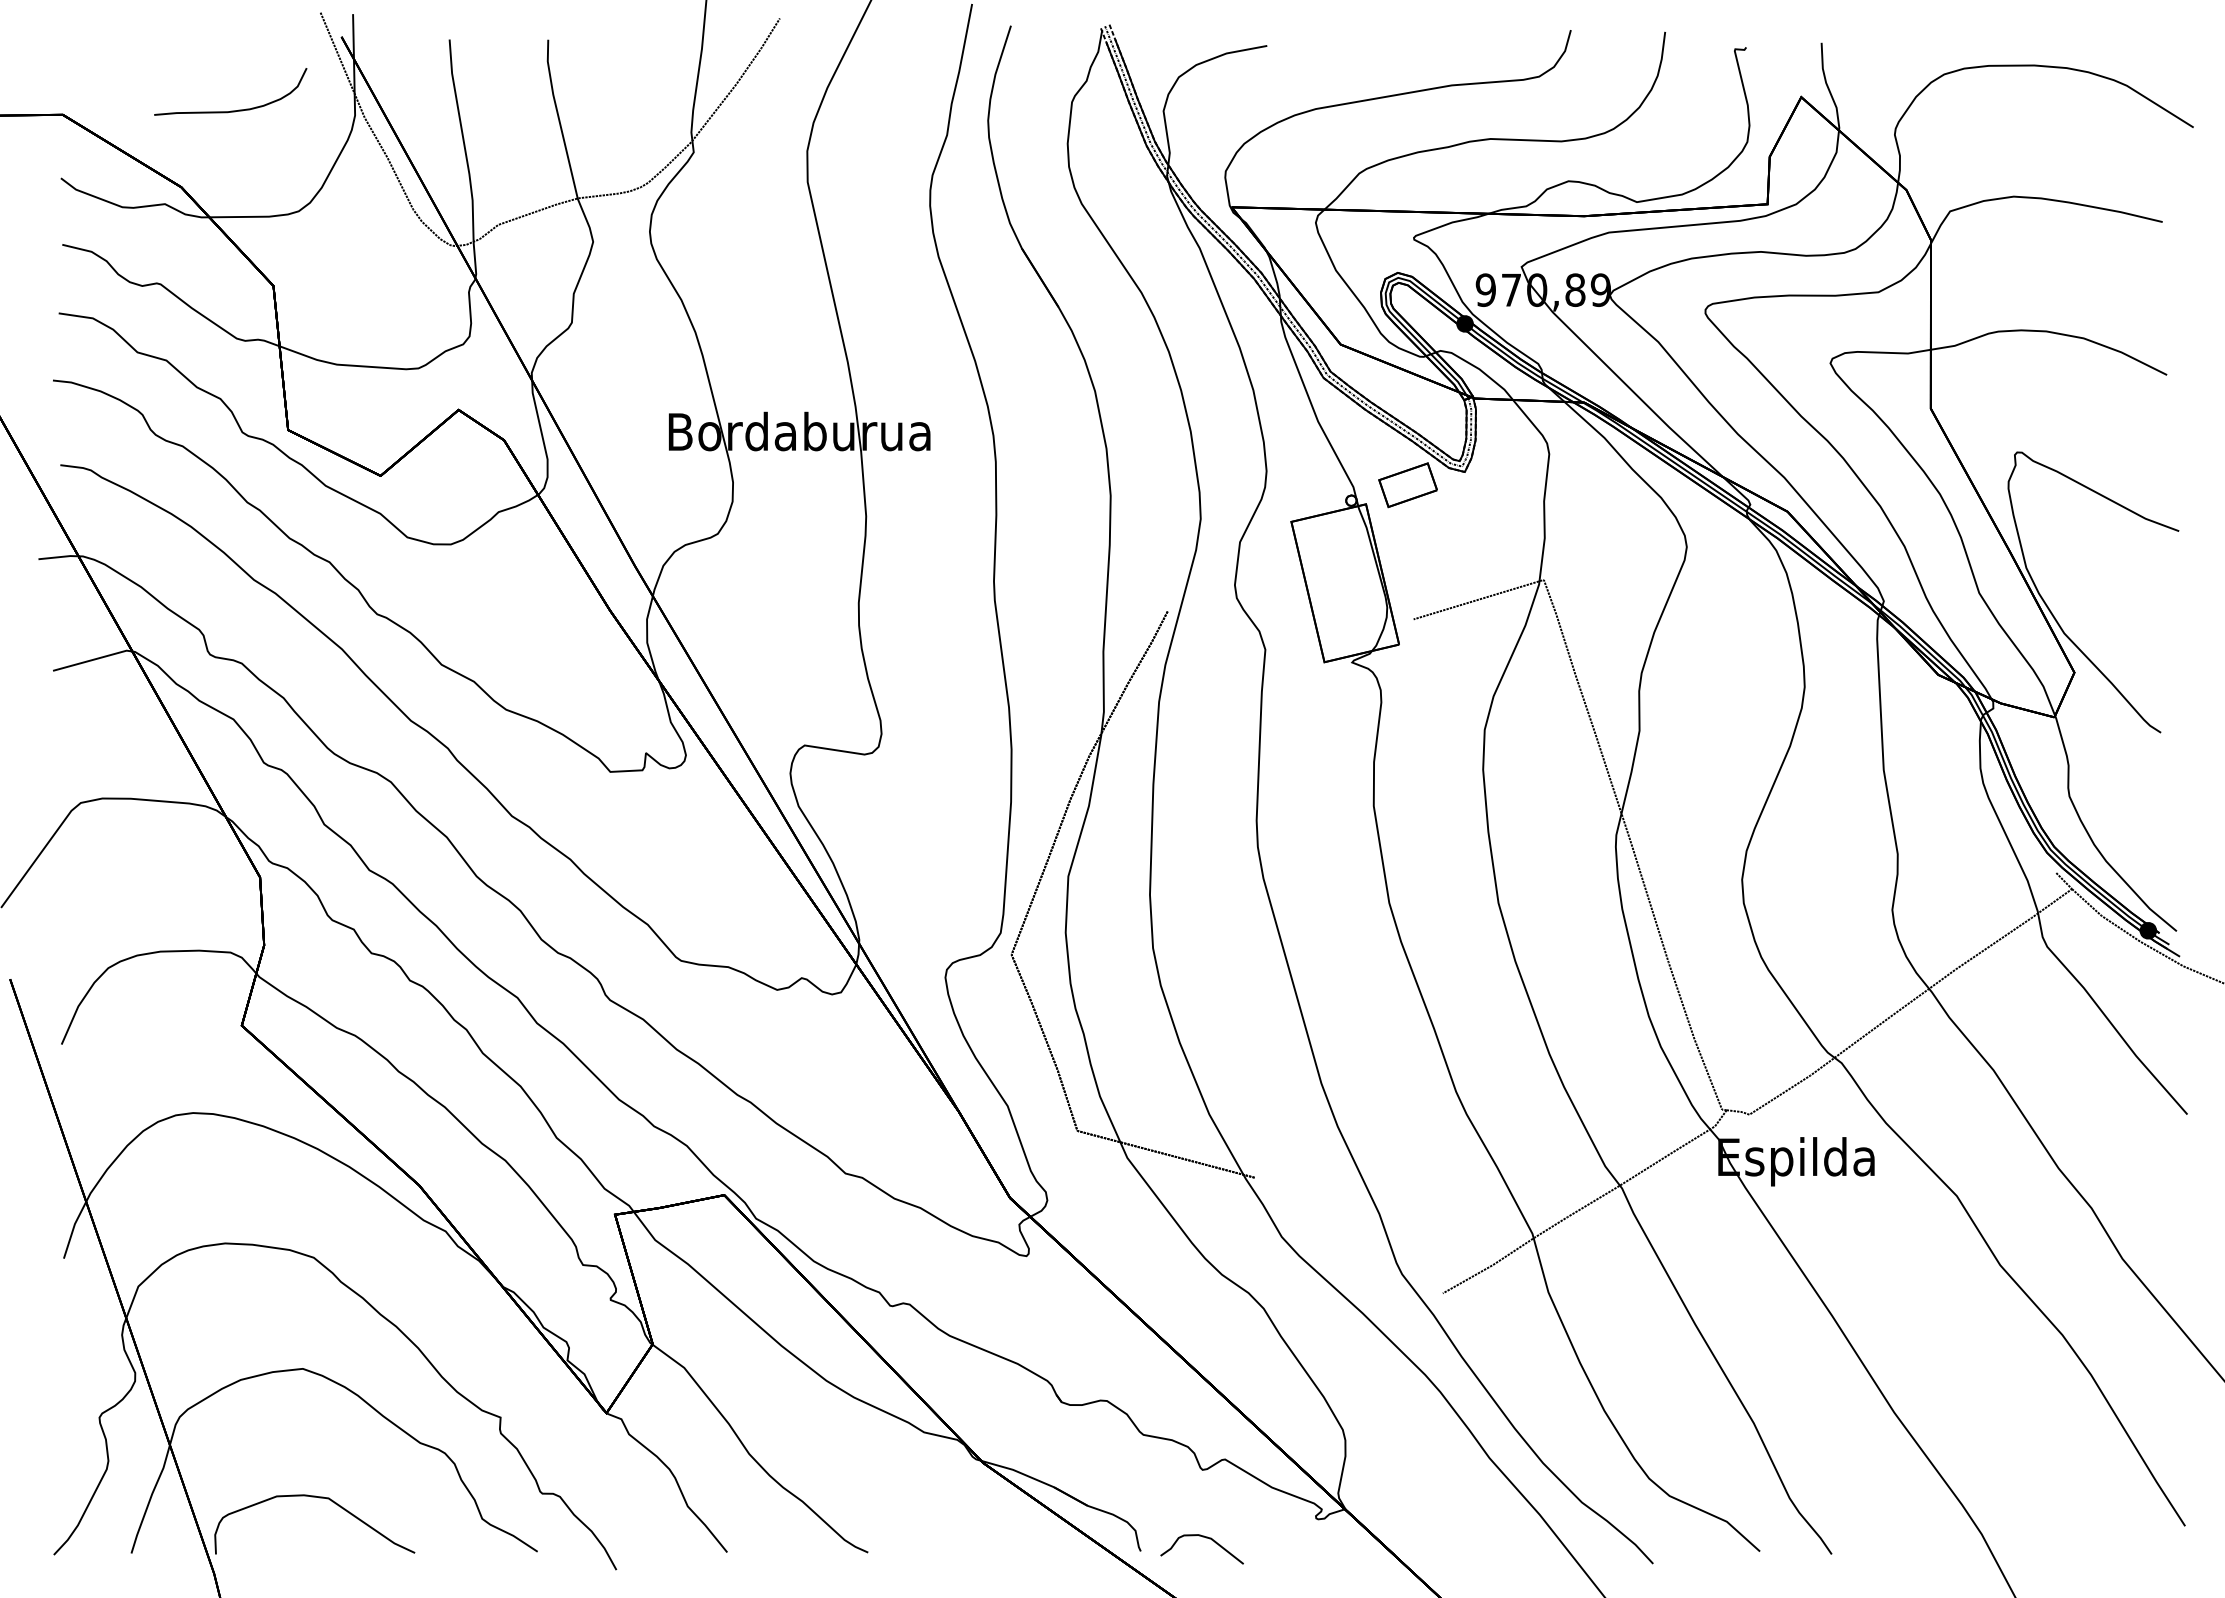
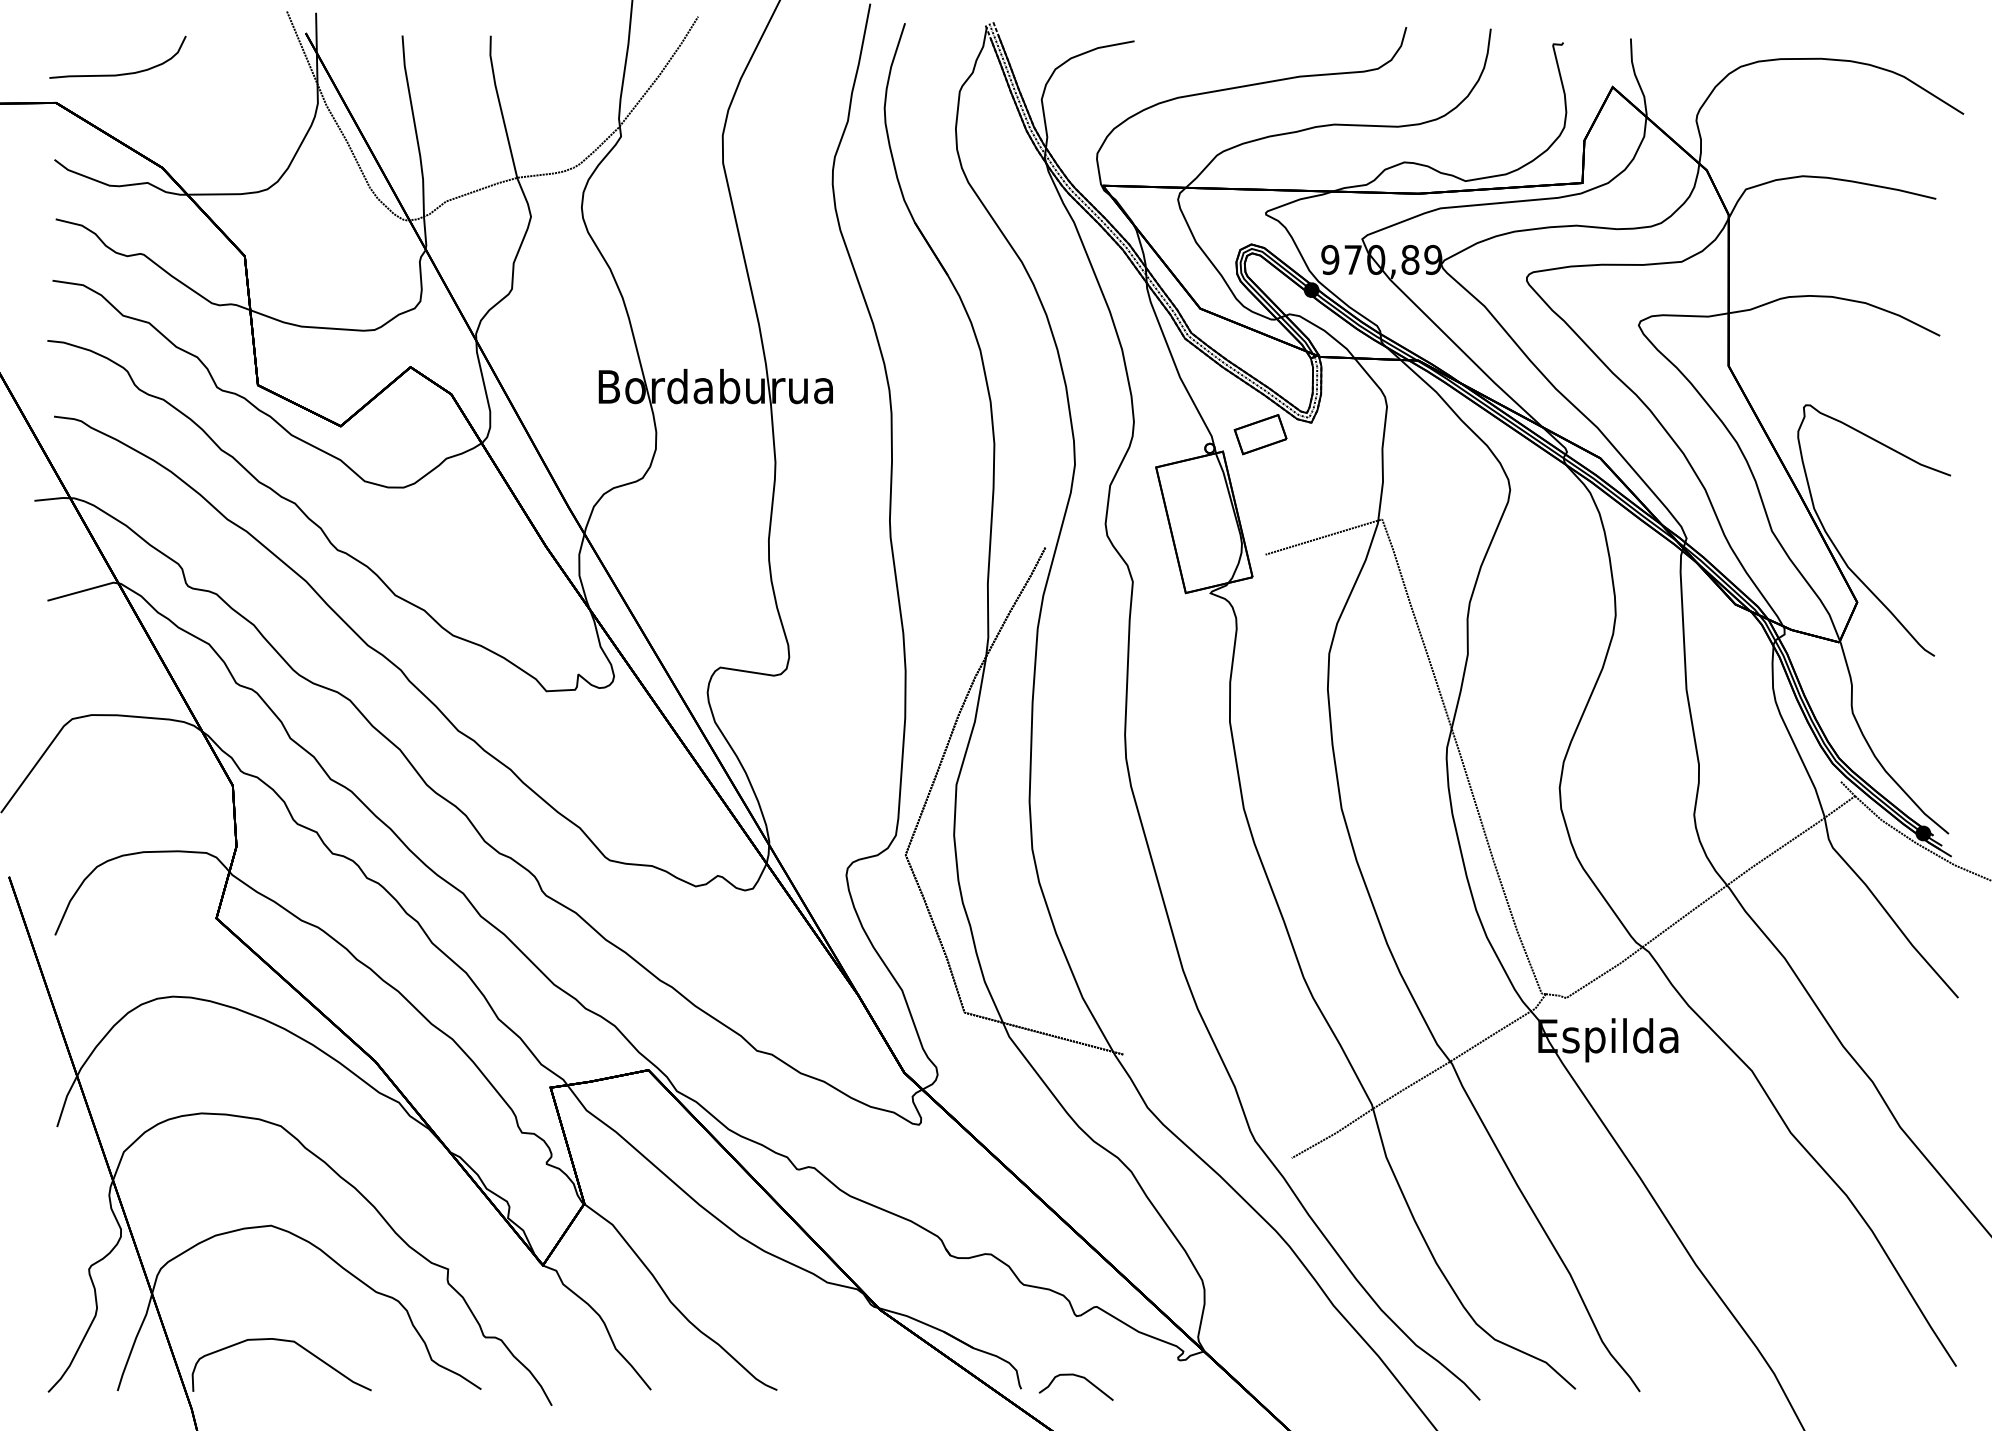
curve: (231, 110) -> (118, 74), moved

